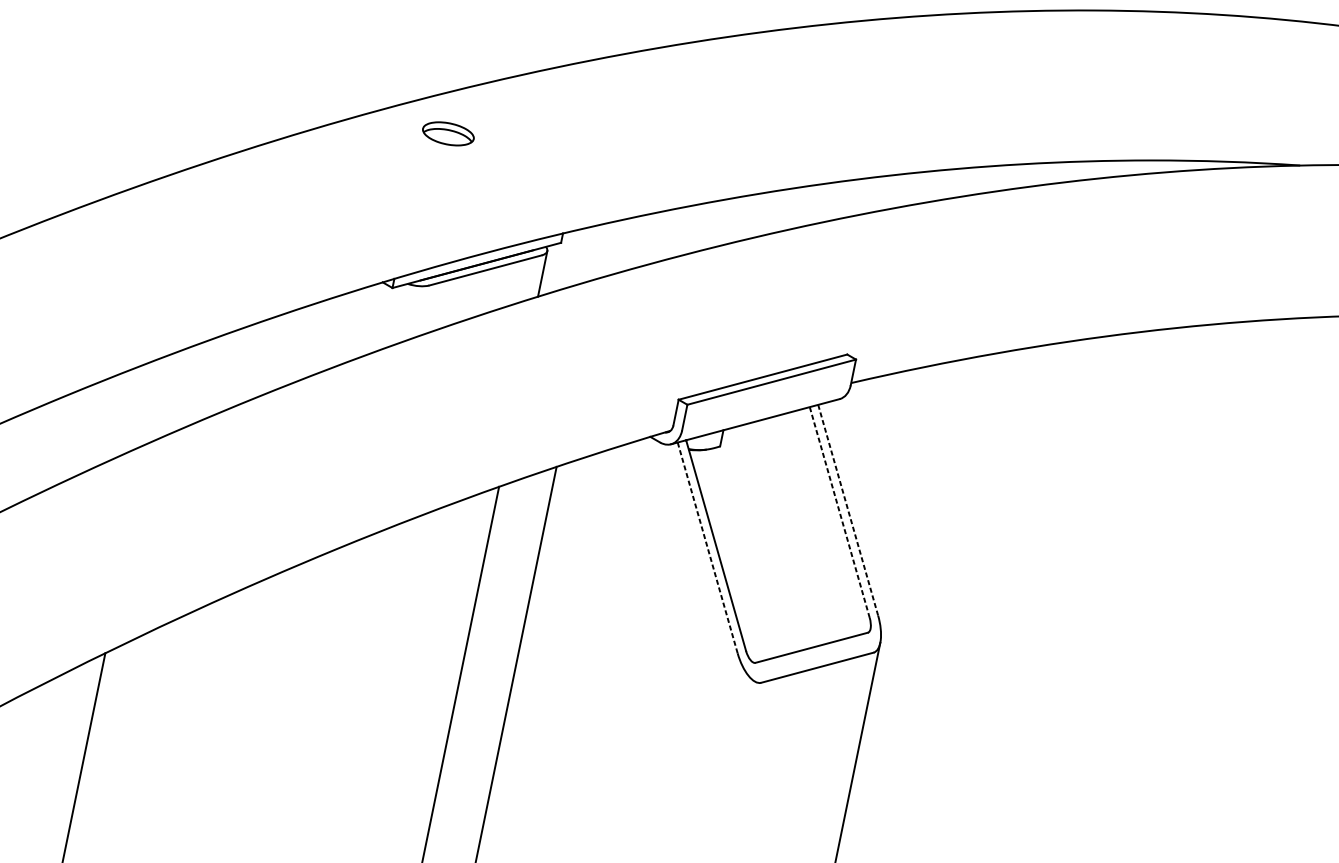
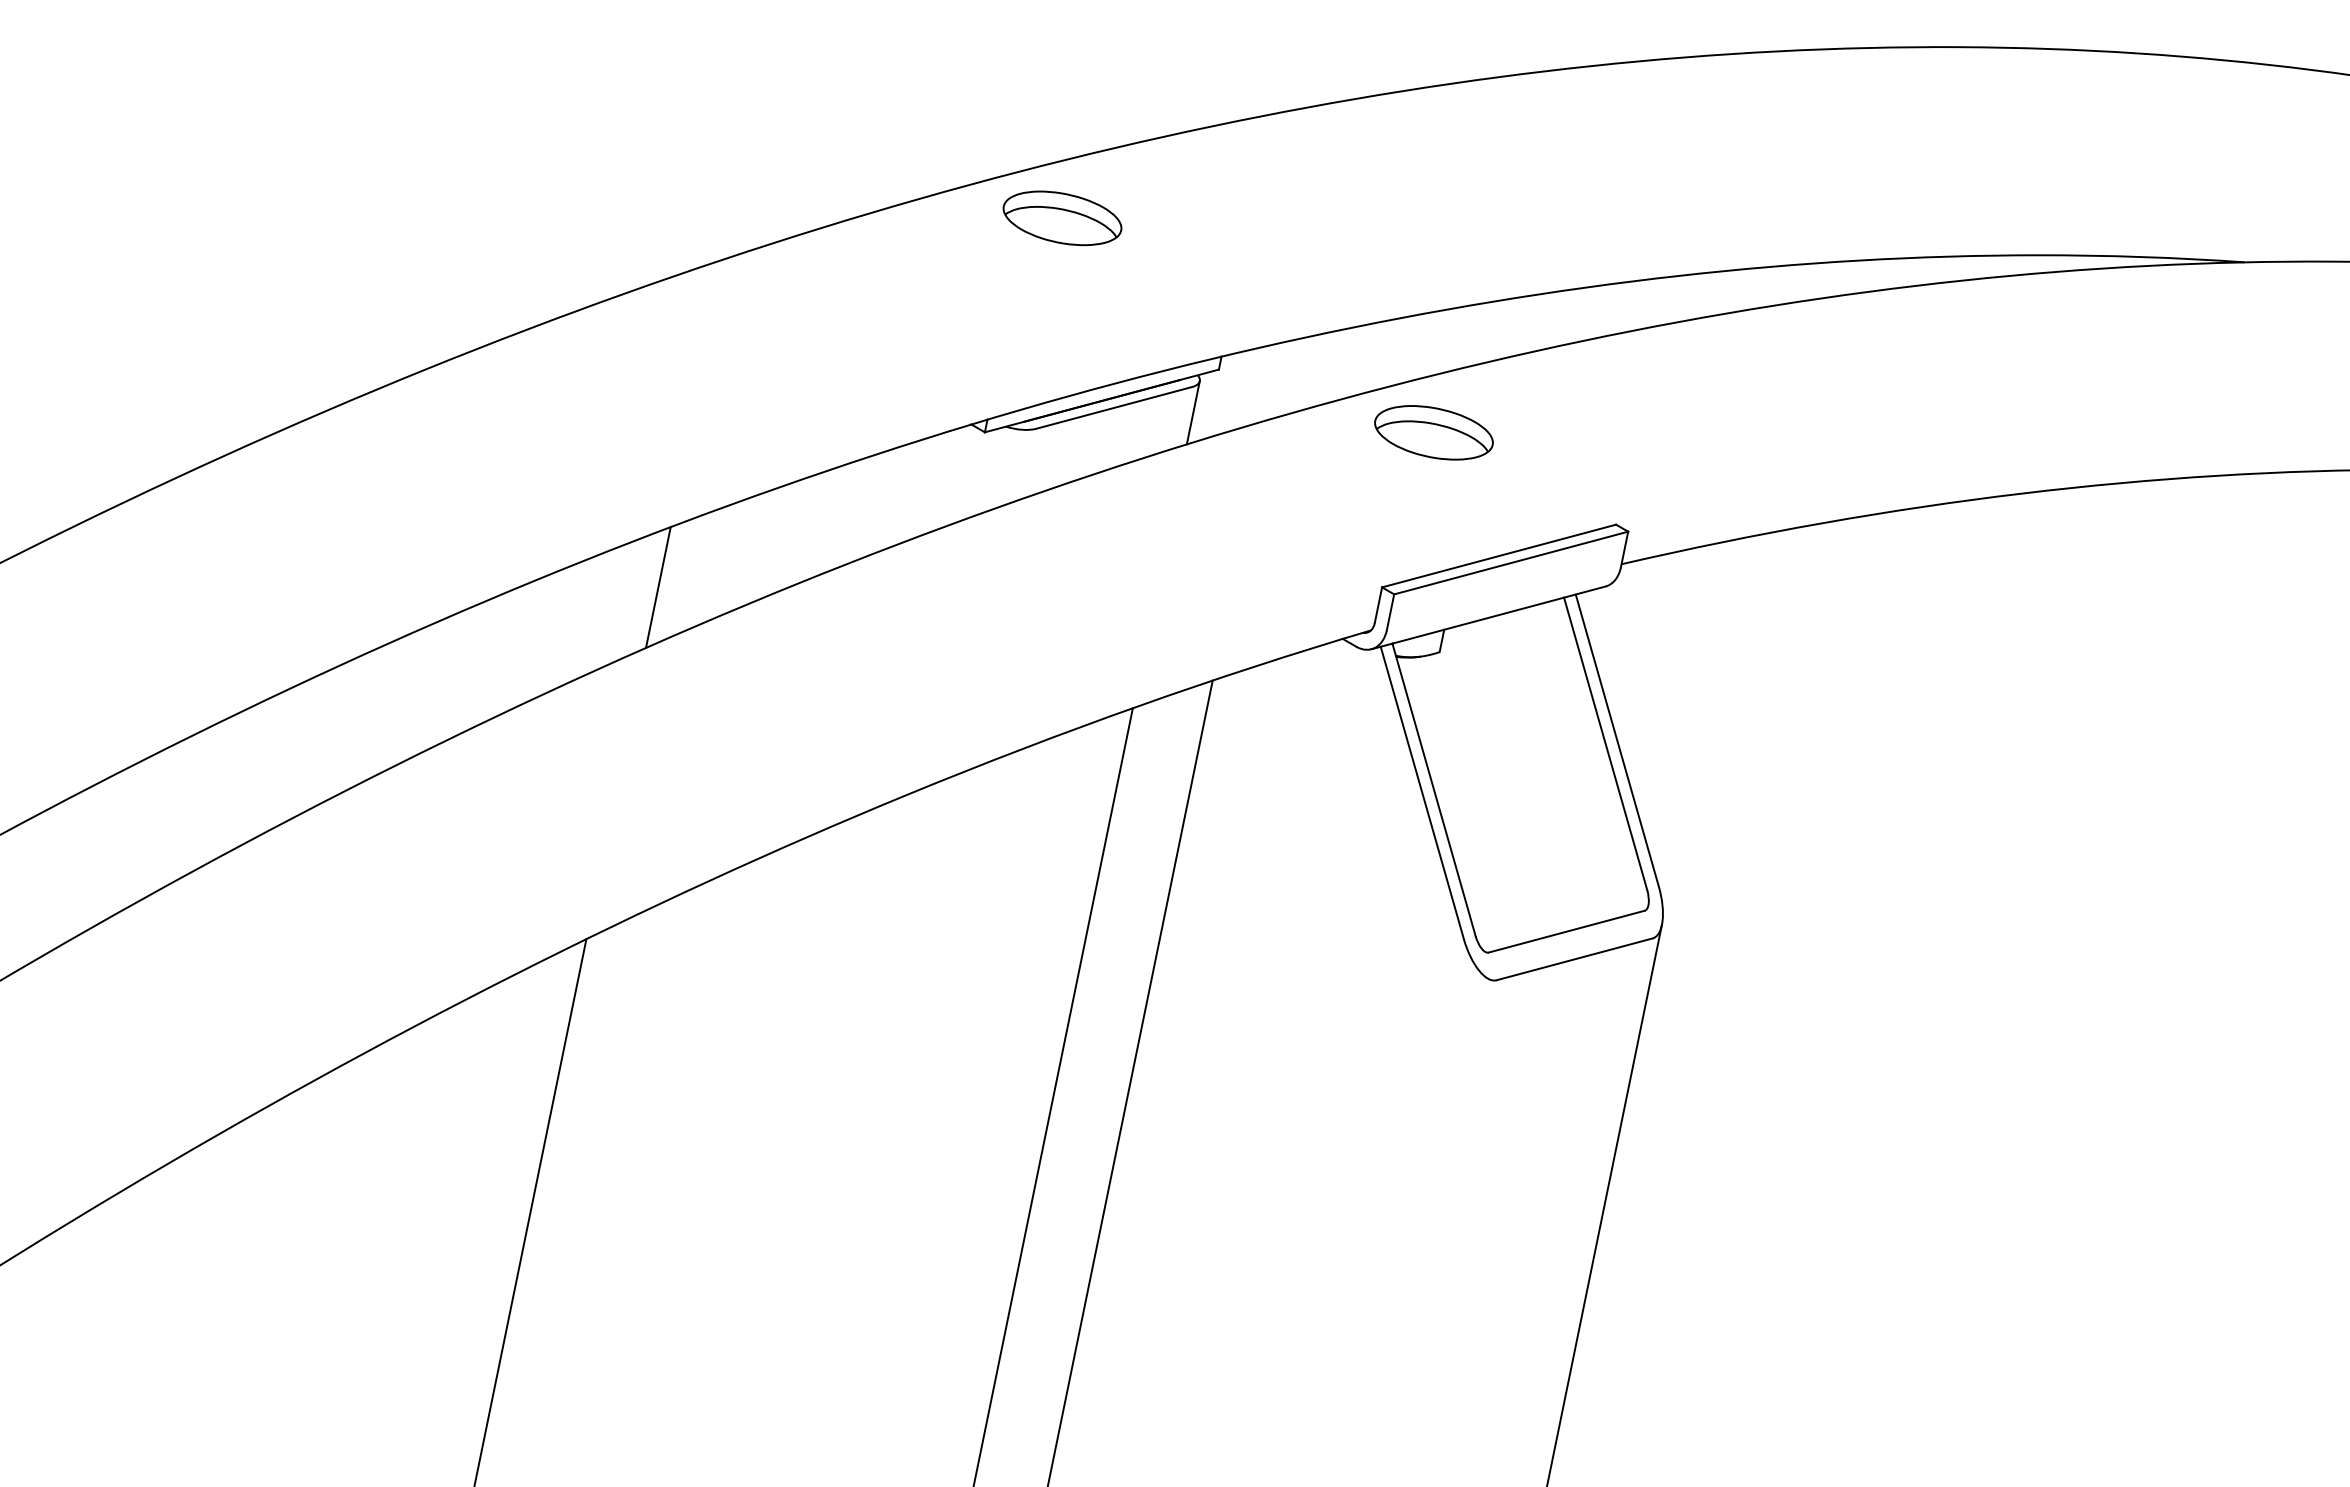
part: (448, 133) -> (1062, 218), size x1.67
part: (715, 288) -> (1433, 432), added
line: (157, 399) -> (658, 587), added
line: (848, 510) -> (1617, 741), dashed -> solid
line: (839, 512) -> (1605, 743), dashed -> solid
line: (707, 547) -> (1422, 792), dashed -> solid

